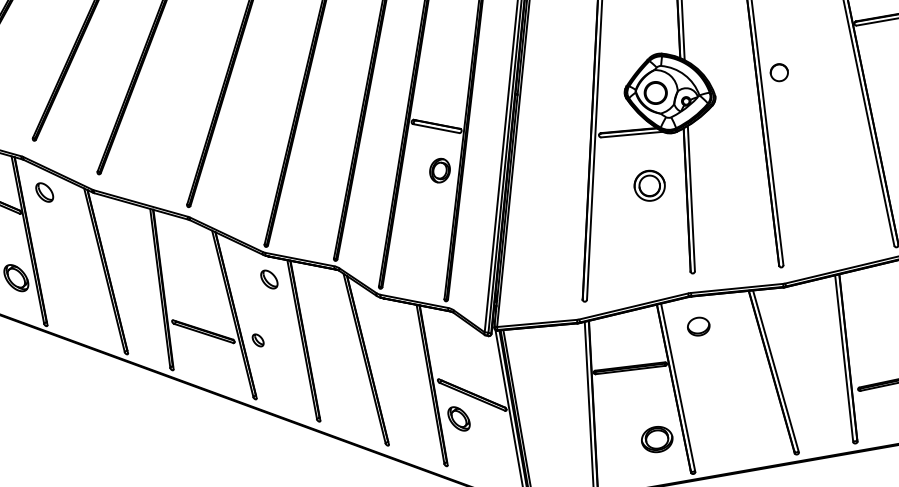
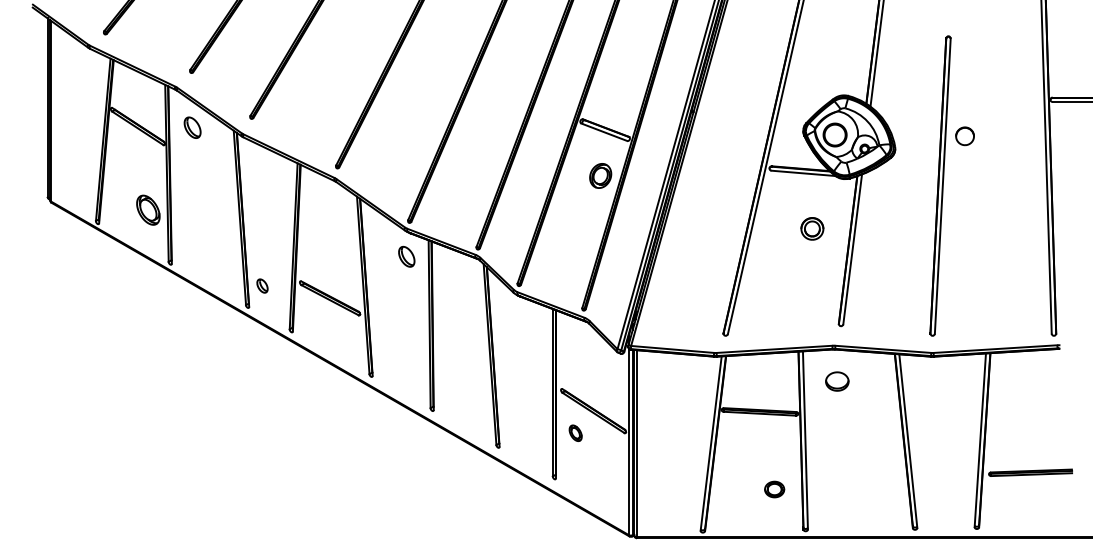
part: (649, 185) -> (812, 228), size x0.7
part: (258, 339) -> (262, 285), moved
part: (458, 419) -> (575, 433), size x0.6
part: (656, 439) -> (774, 489), size x0.6

